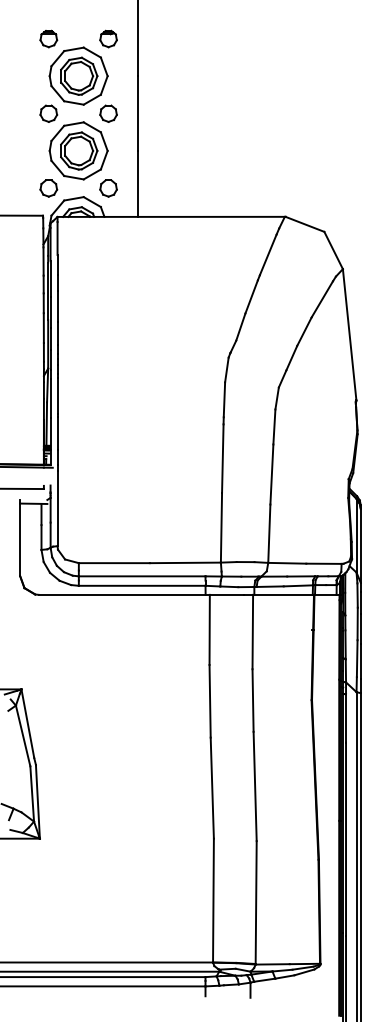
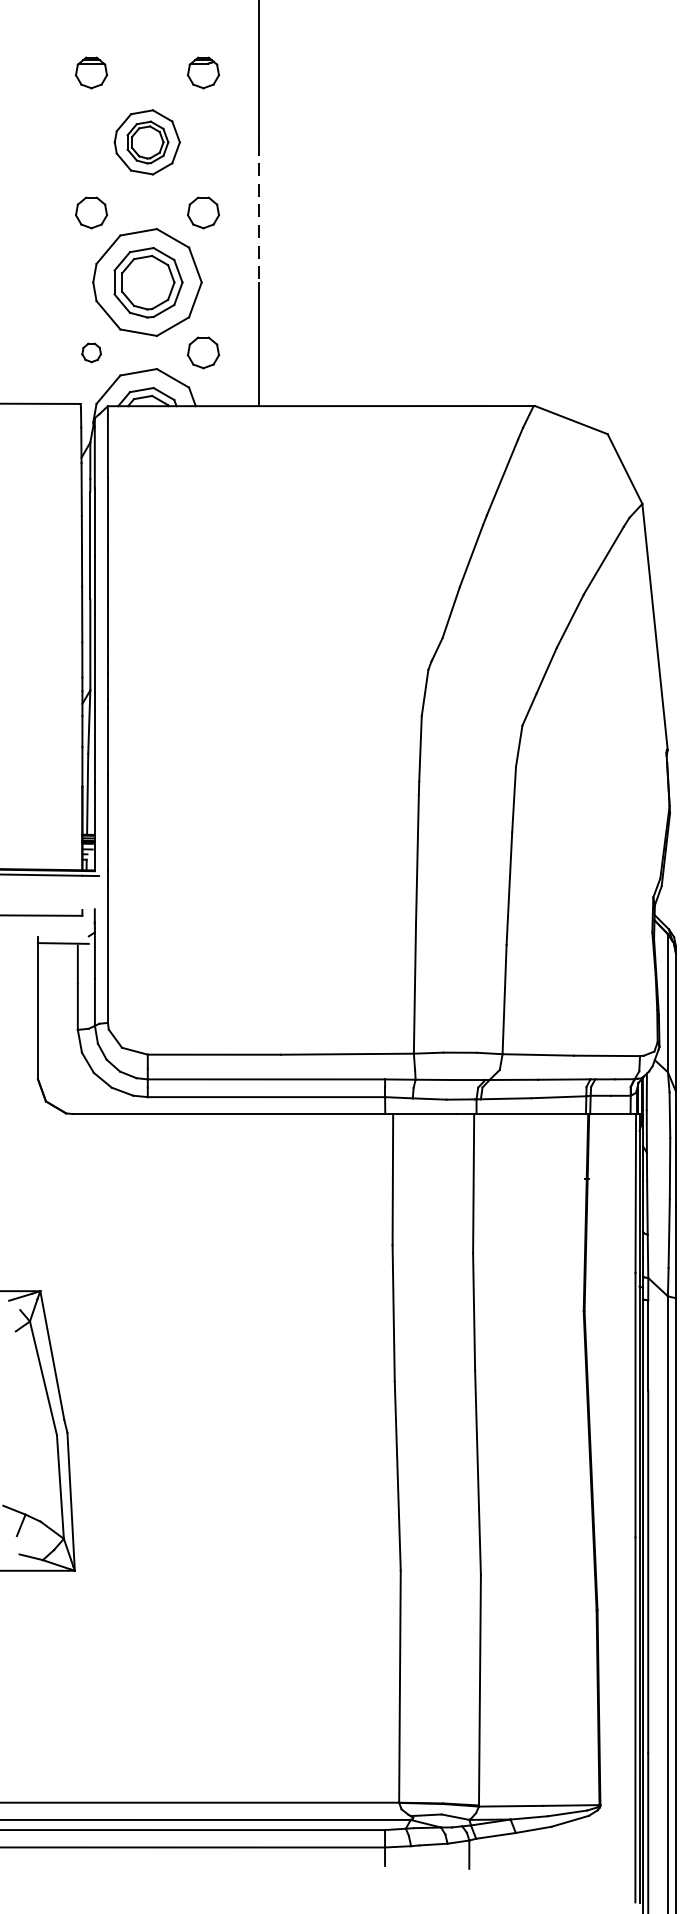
part: (78, 75) -> (147, 141), size x0.6
line: (138, 114) -> (259, 214), solid -> dashed
part: (48, 188) -> (90, 352), size x0.6

